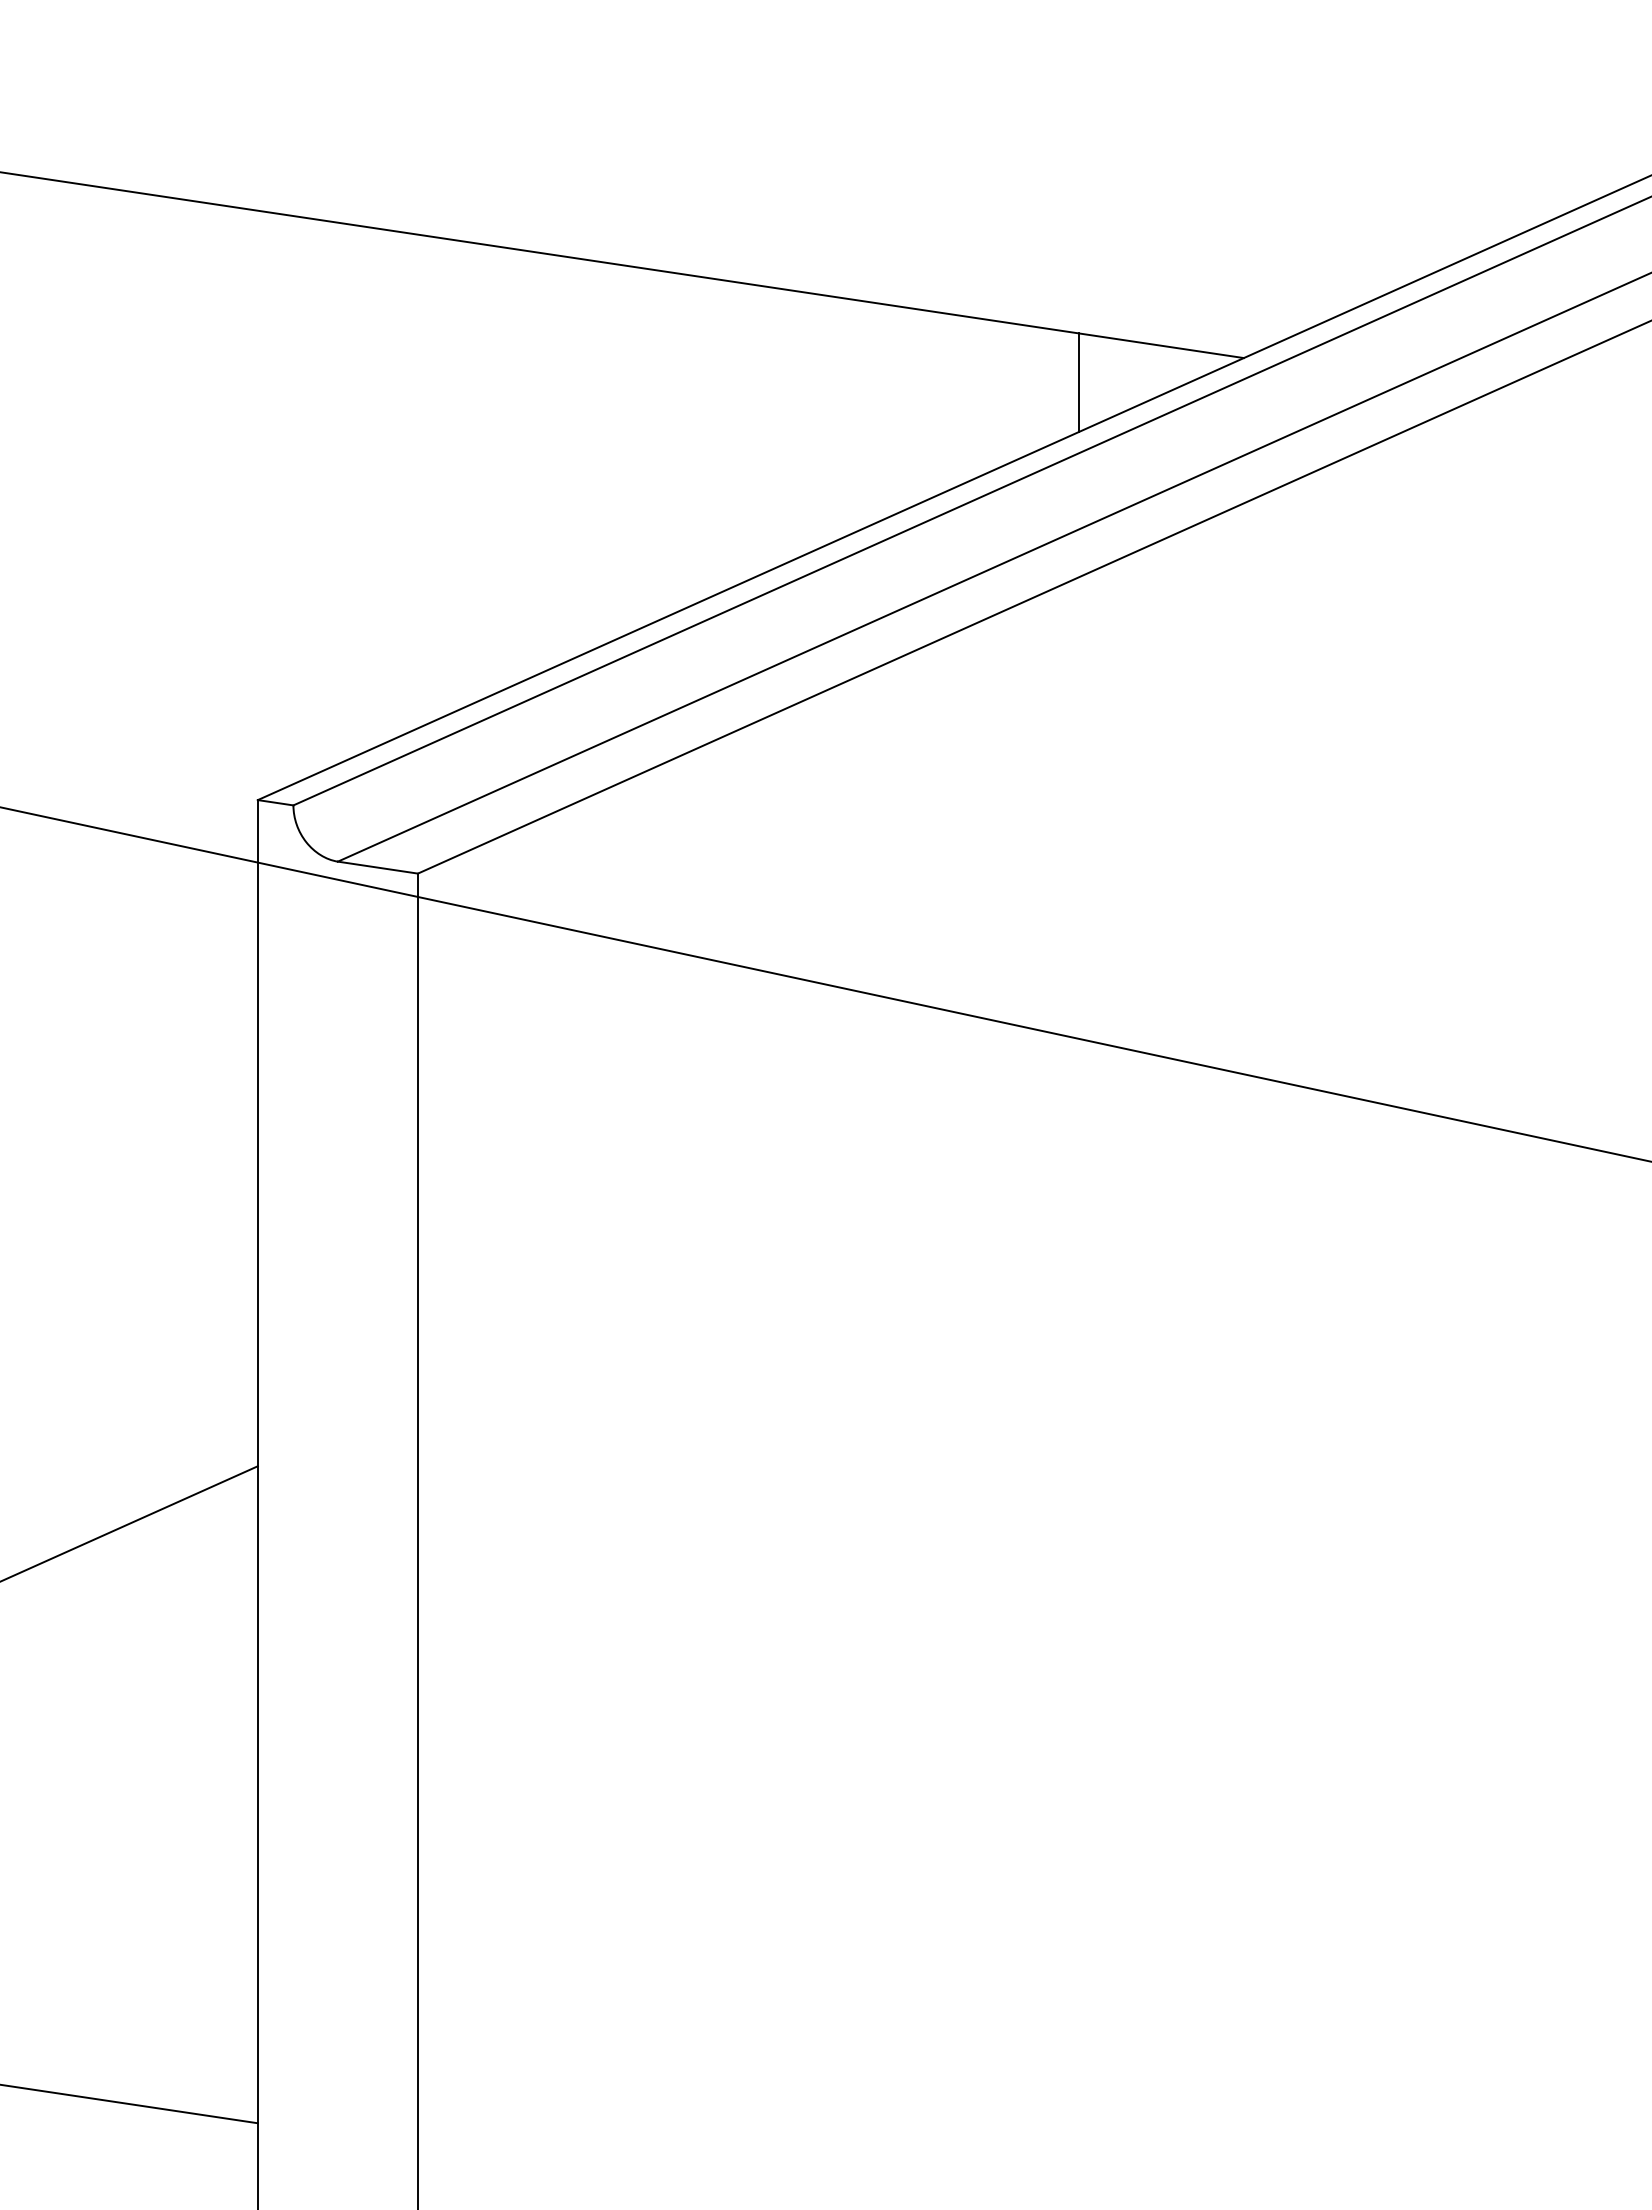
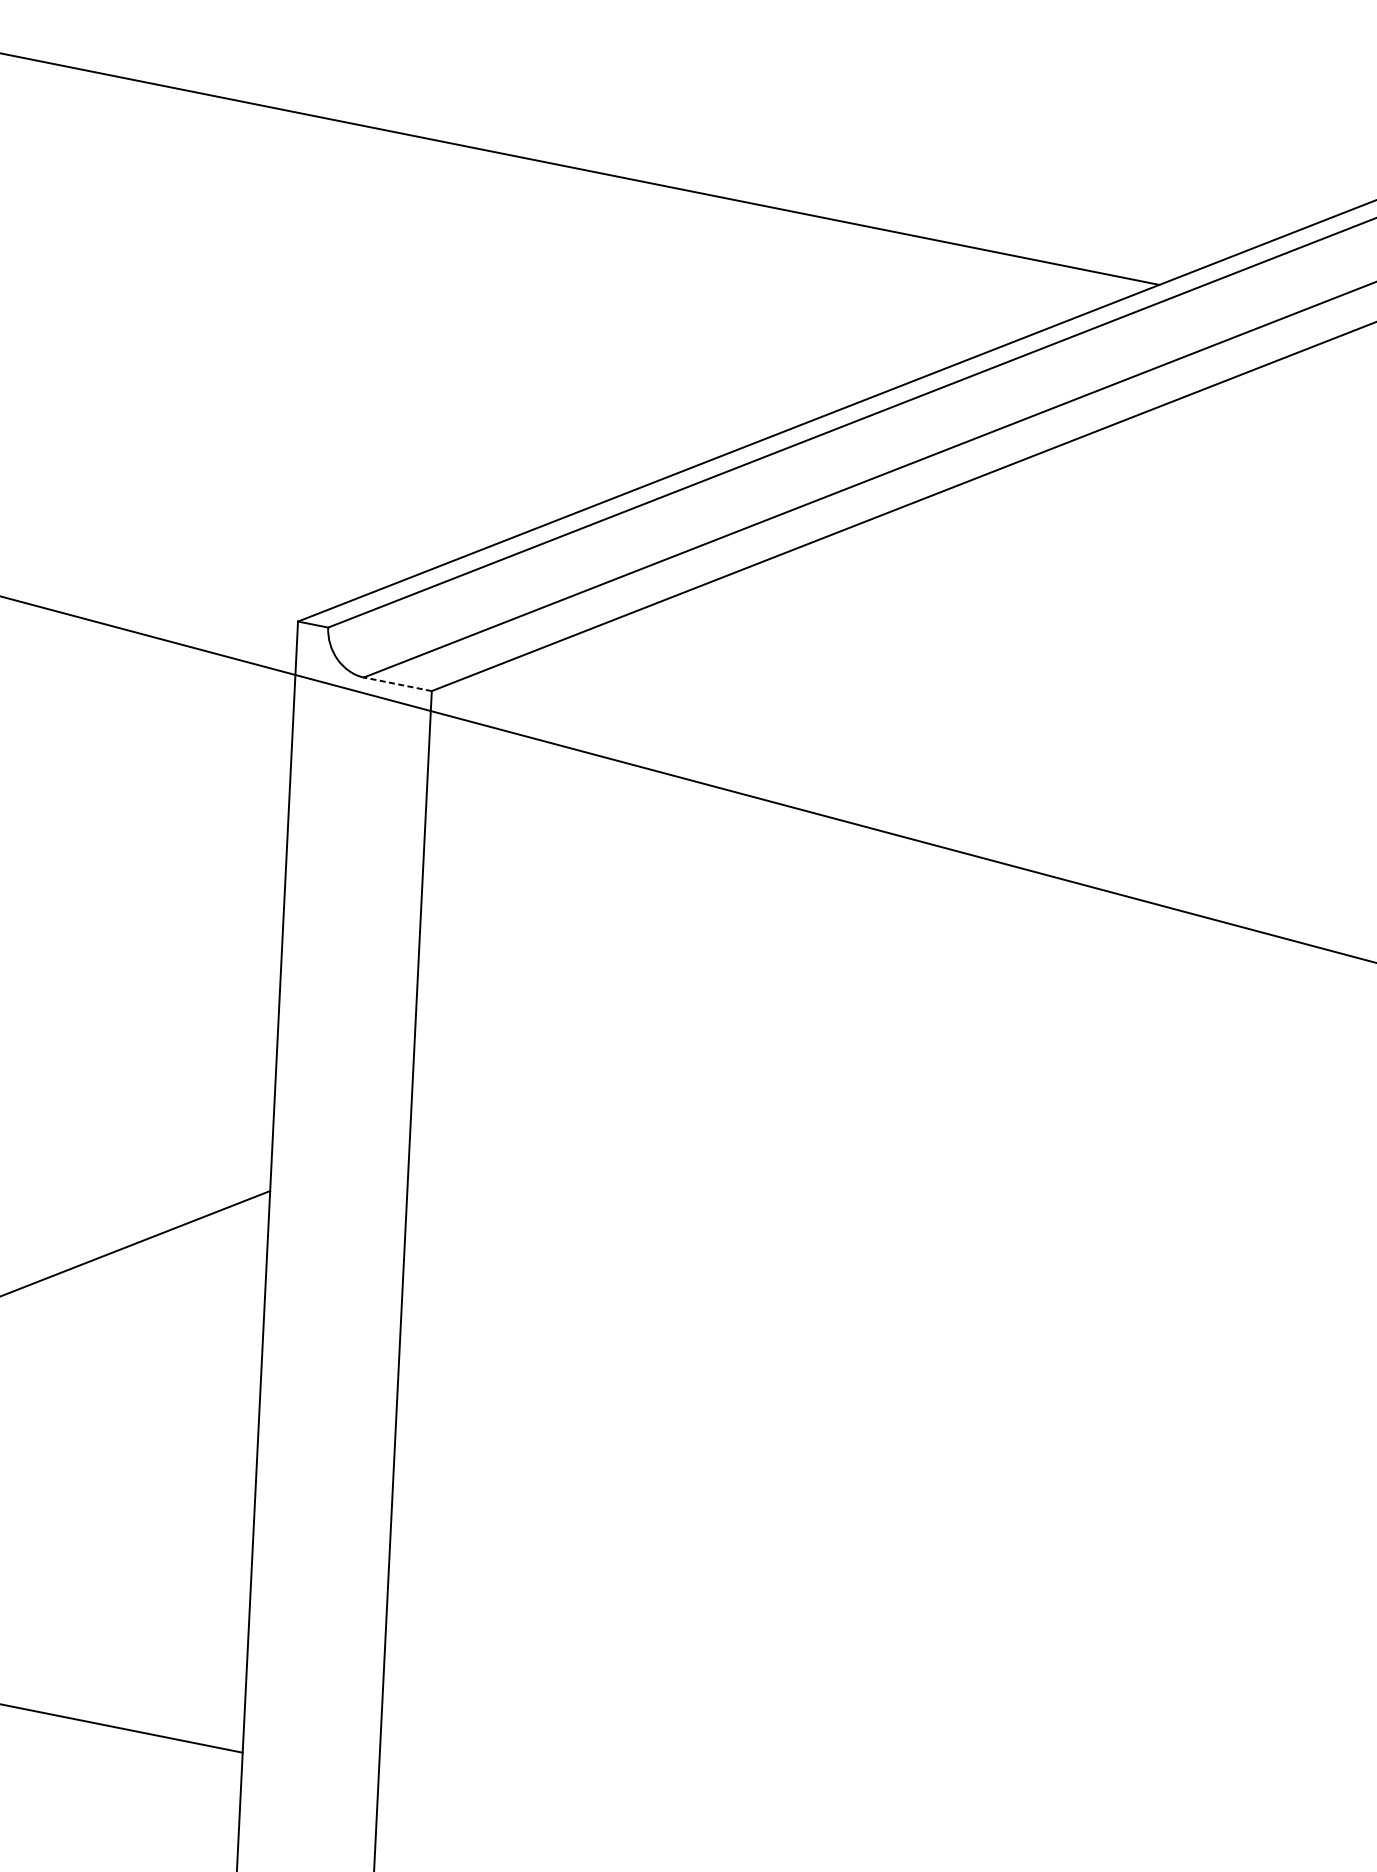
line: (1078, 382) -> (1017, 298), removed
line: (377, 867) -> (397, 684), solid -> dashed

